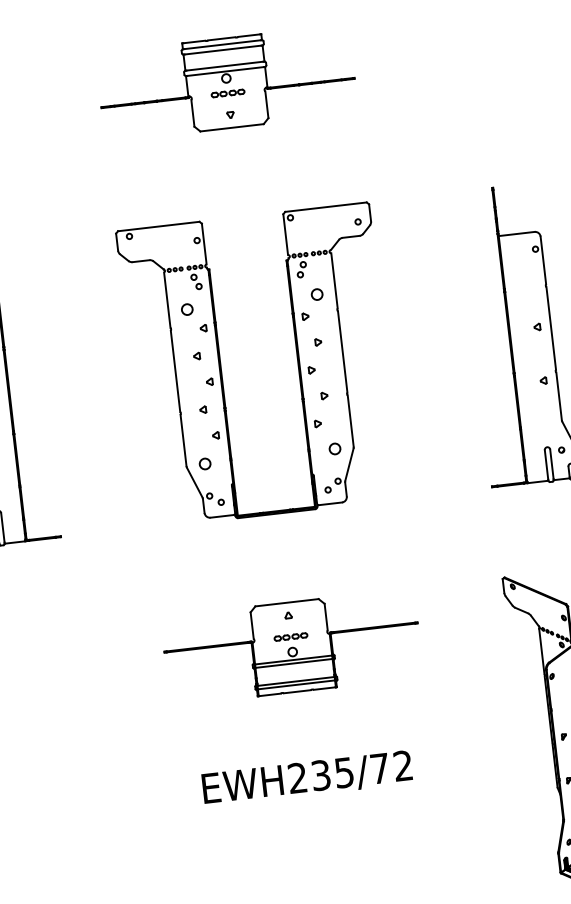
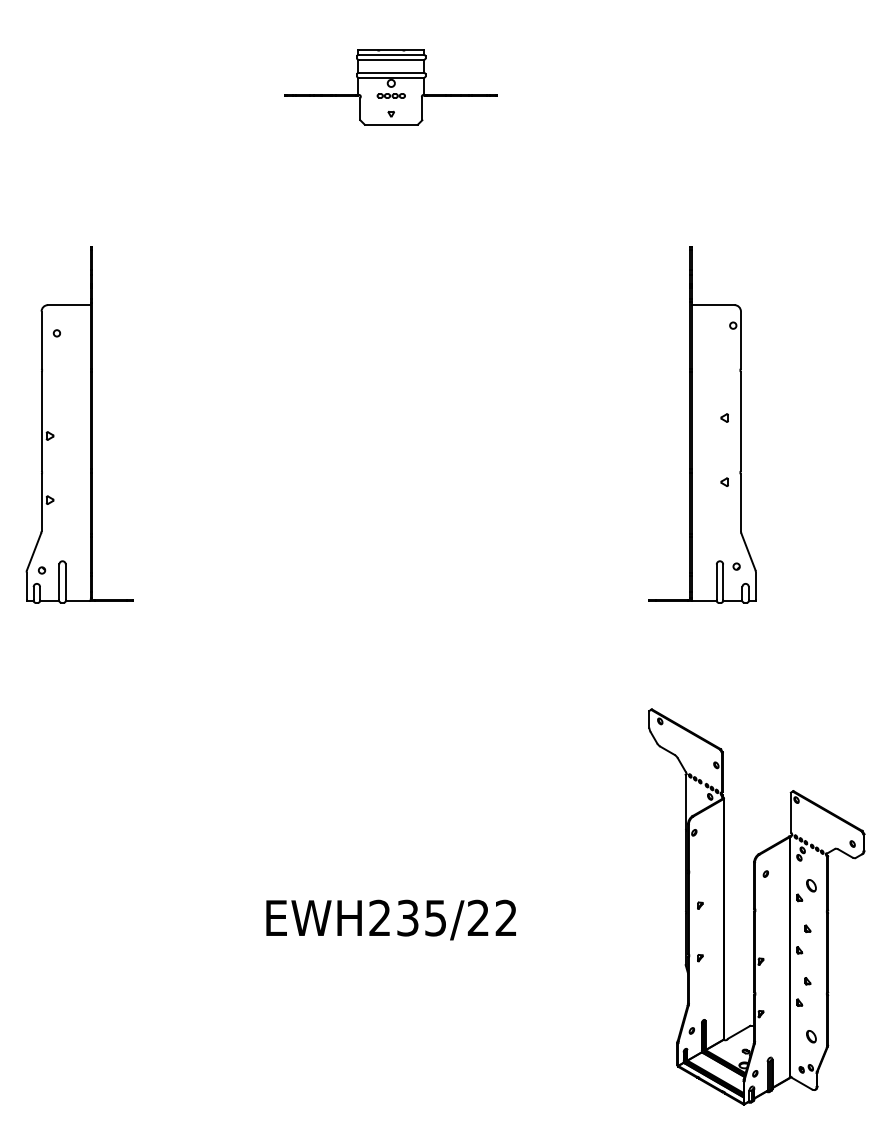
part: (227, 83) -> (391, 87), size x0.7
part: (221, 369) -> (345, 424), removed
part: (292, 647) -> (391, 762), removed
text: (379, 768) -> (477, 917), EWH235/72 -> EWH235/22

